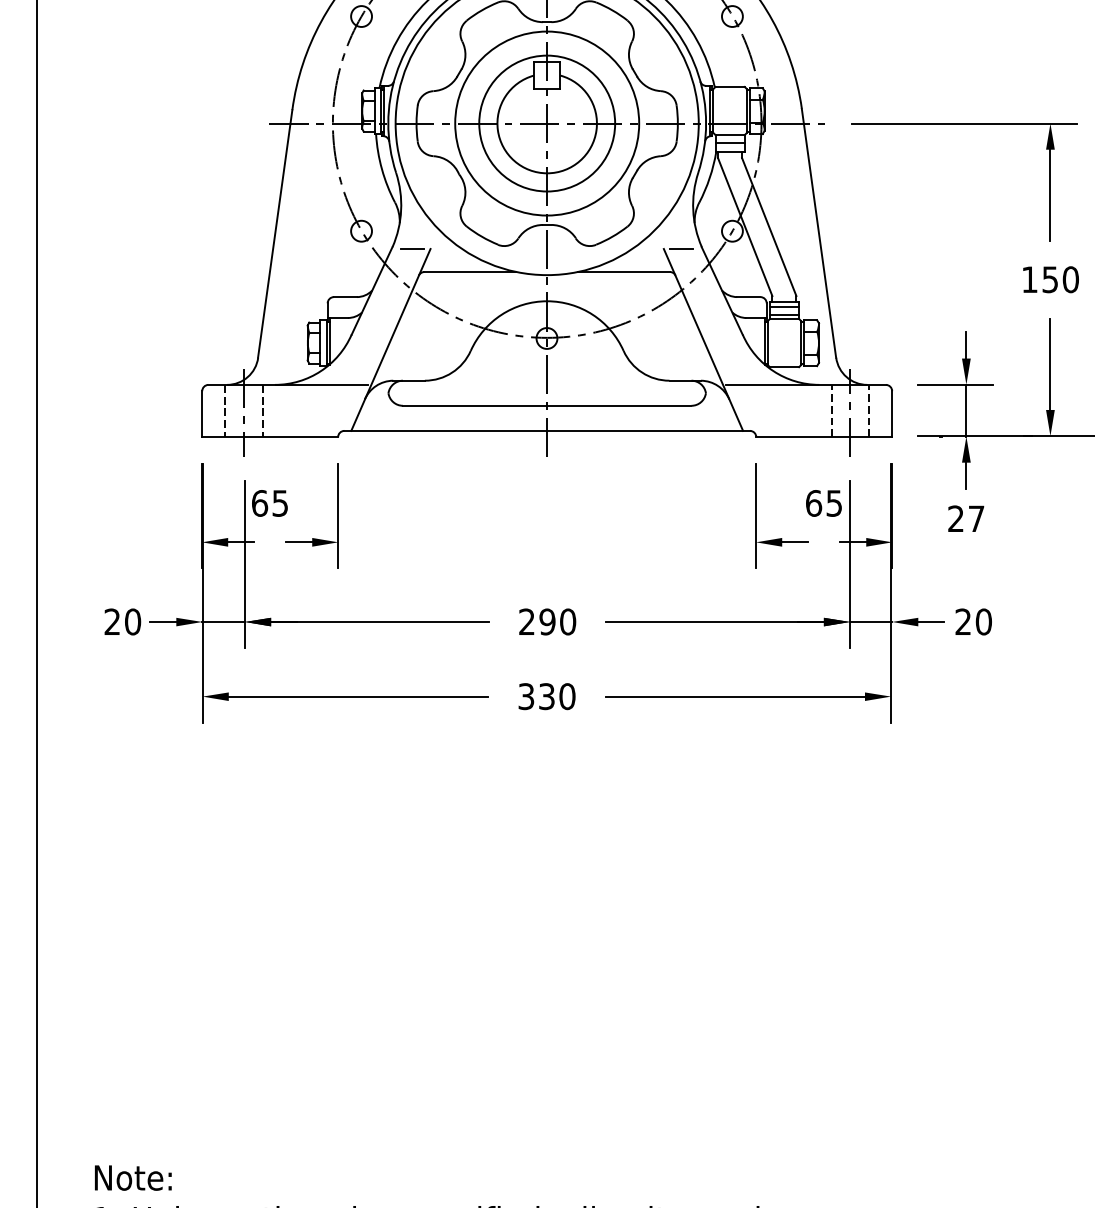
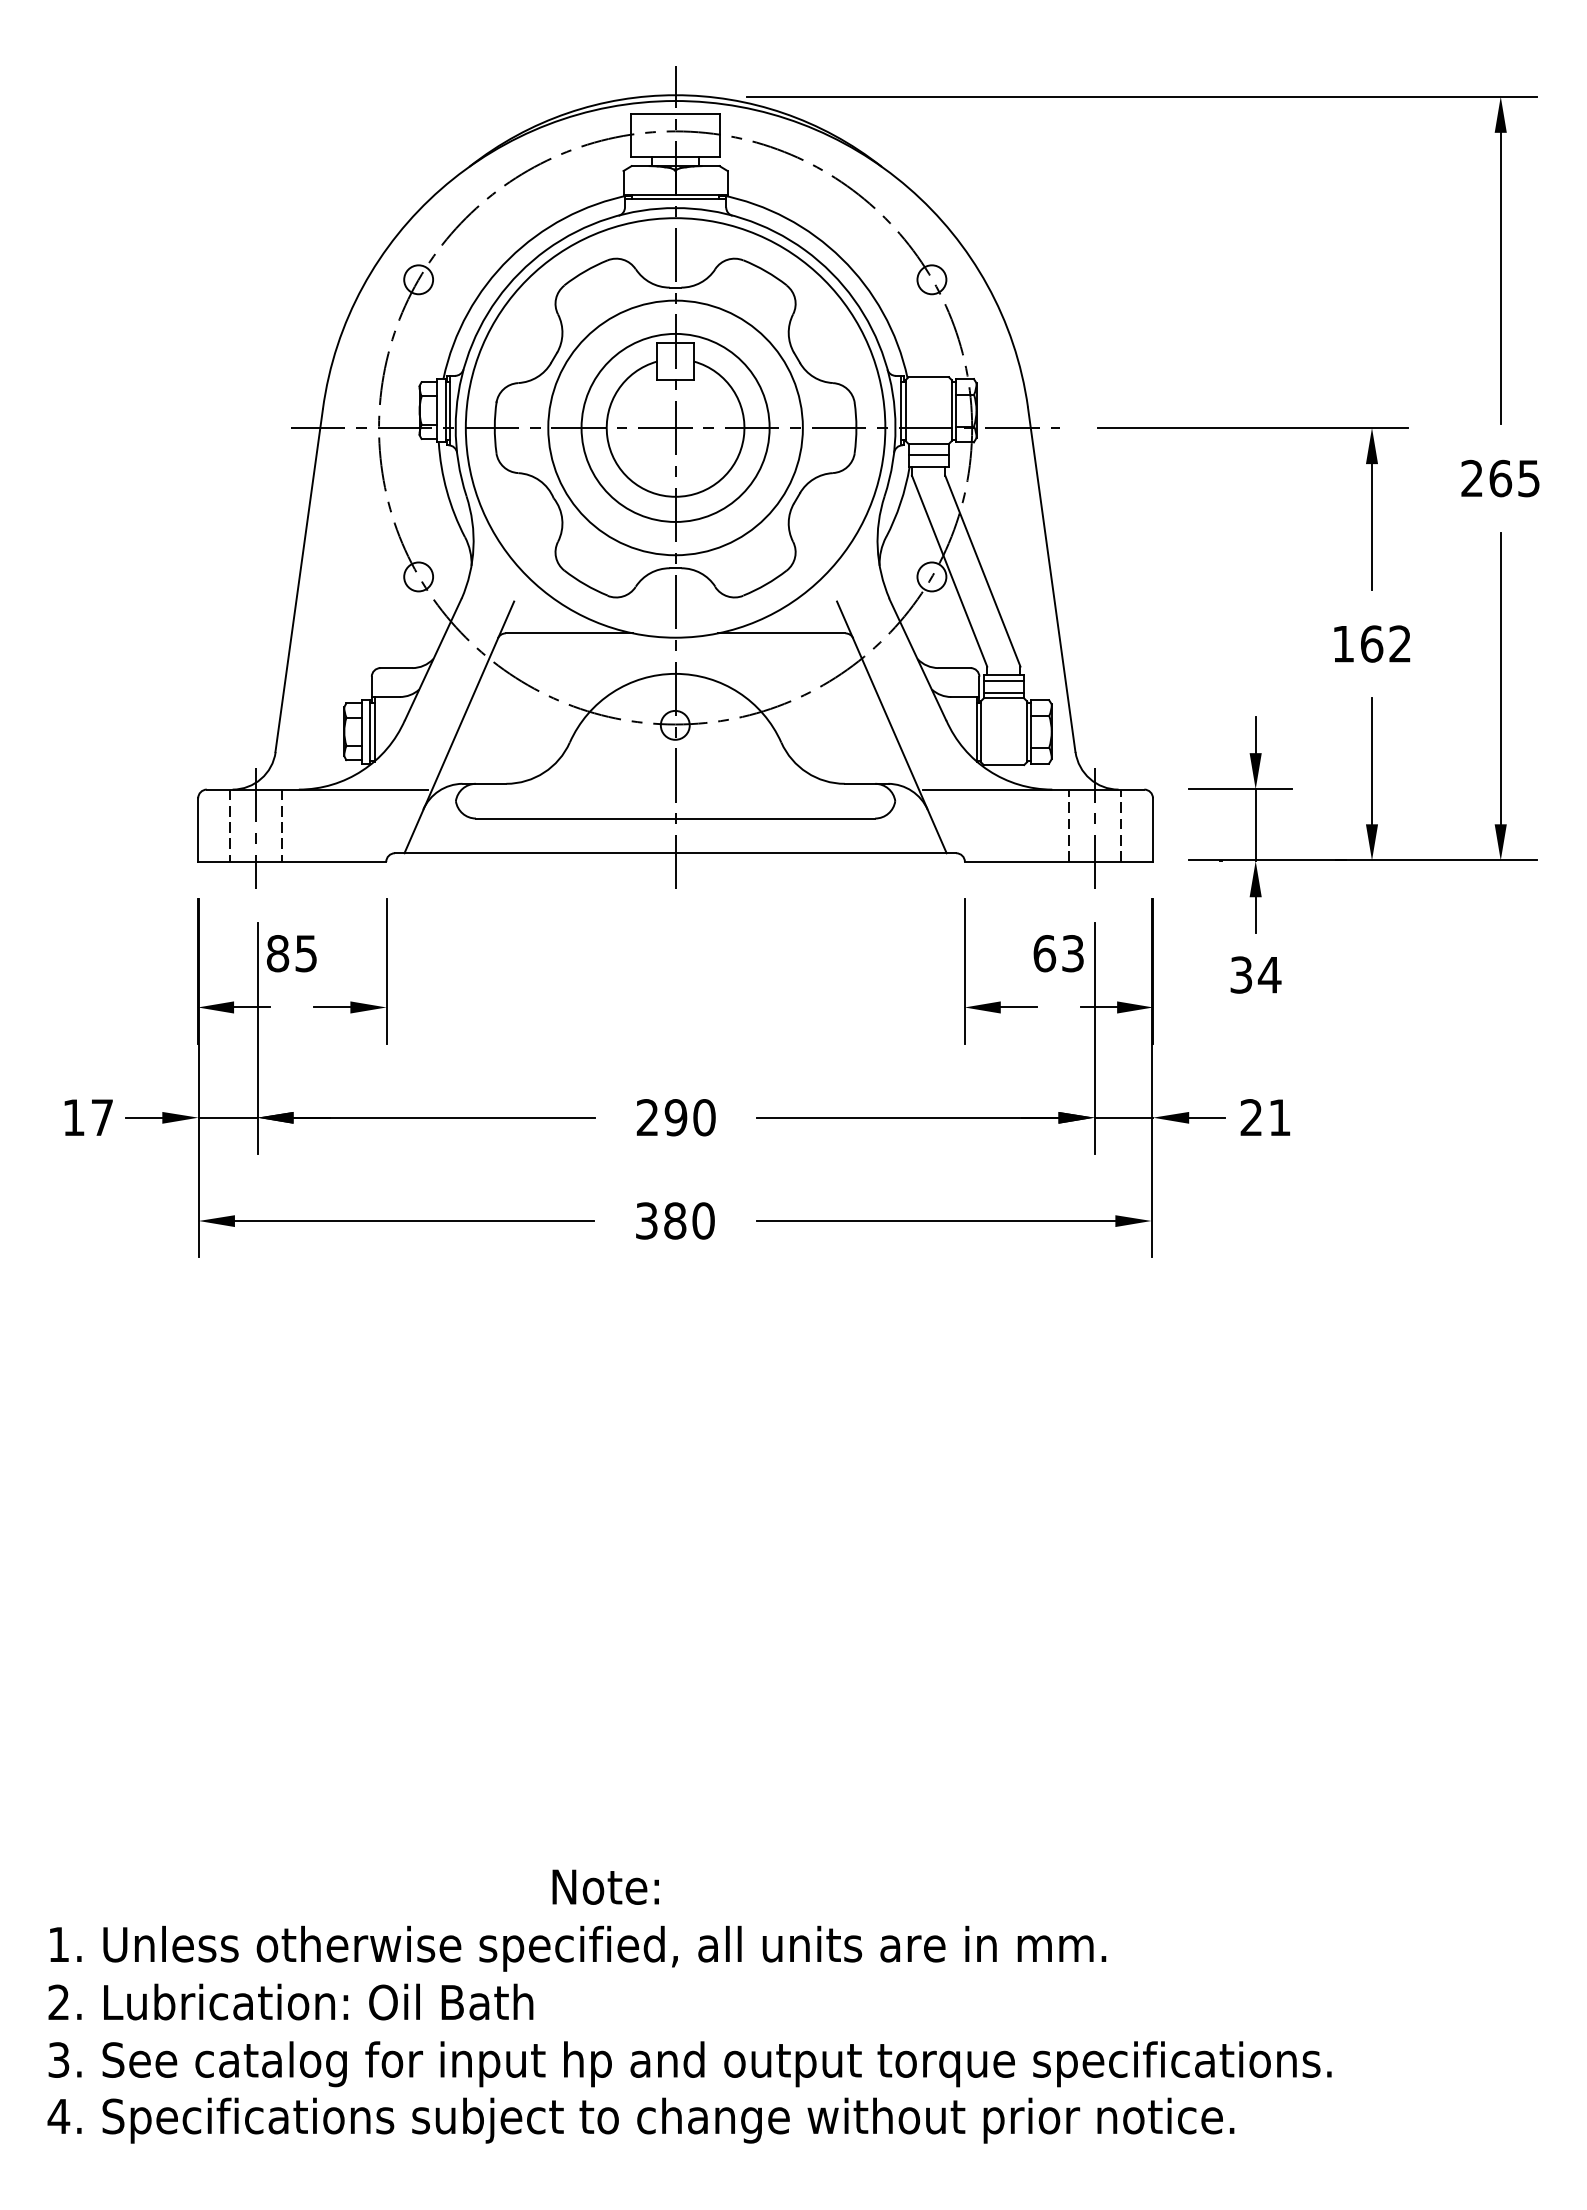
line: (412, 248) -> (489, 601), removed
line: (681, 248) -> (861, 601), removed
text: (1060, 279) -> (1386, 643), 150 -> 162
text: (259, 503) -> (277, 953), 65 -> 85
text: (834, 503) -> (1073, 953), 65 -> 63
text: (966, 518) -> (1255, 974), 27 -> 34
text: (122, 621) -> (88, 1117), 20 -> 17
text: (983, 621) -> (1279, 1117), 20 -> 21
text: (547, 696) -> (675, 1220), 330 -> 380
text: (133, 1177) -> (605, 1886), moved

